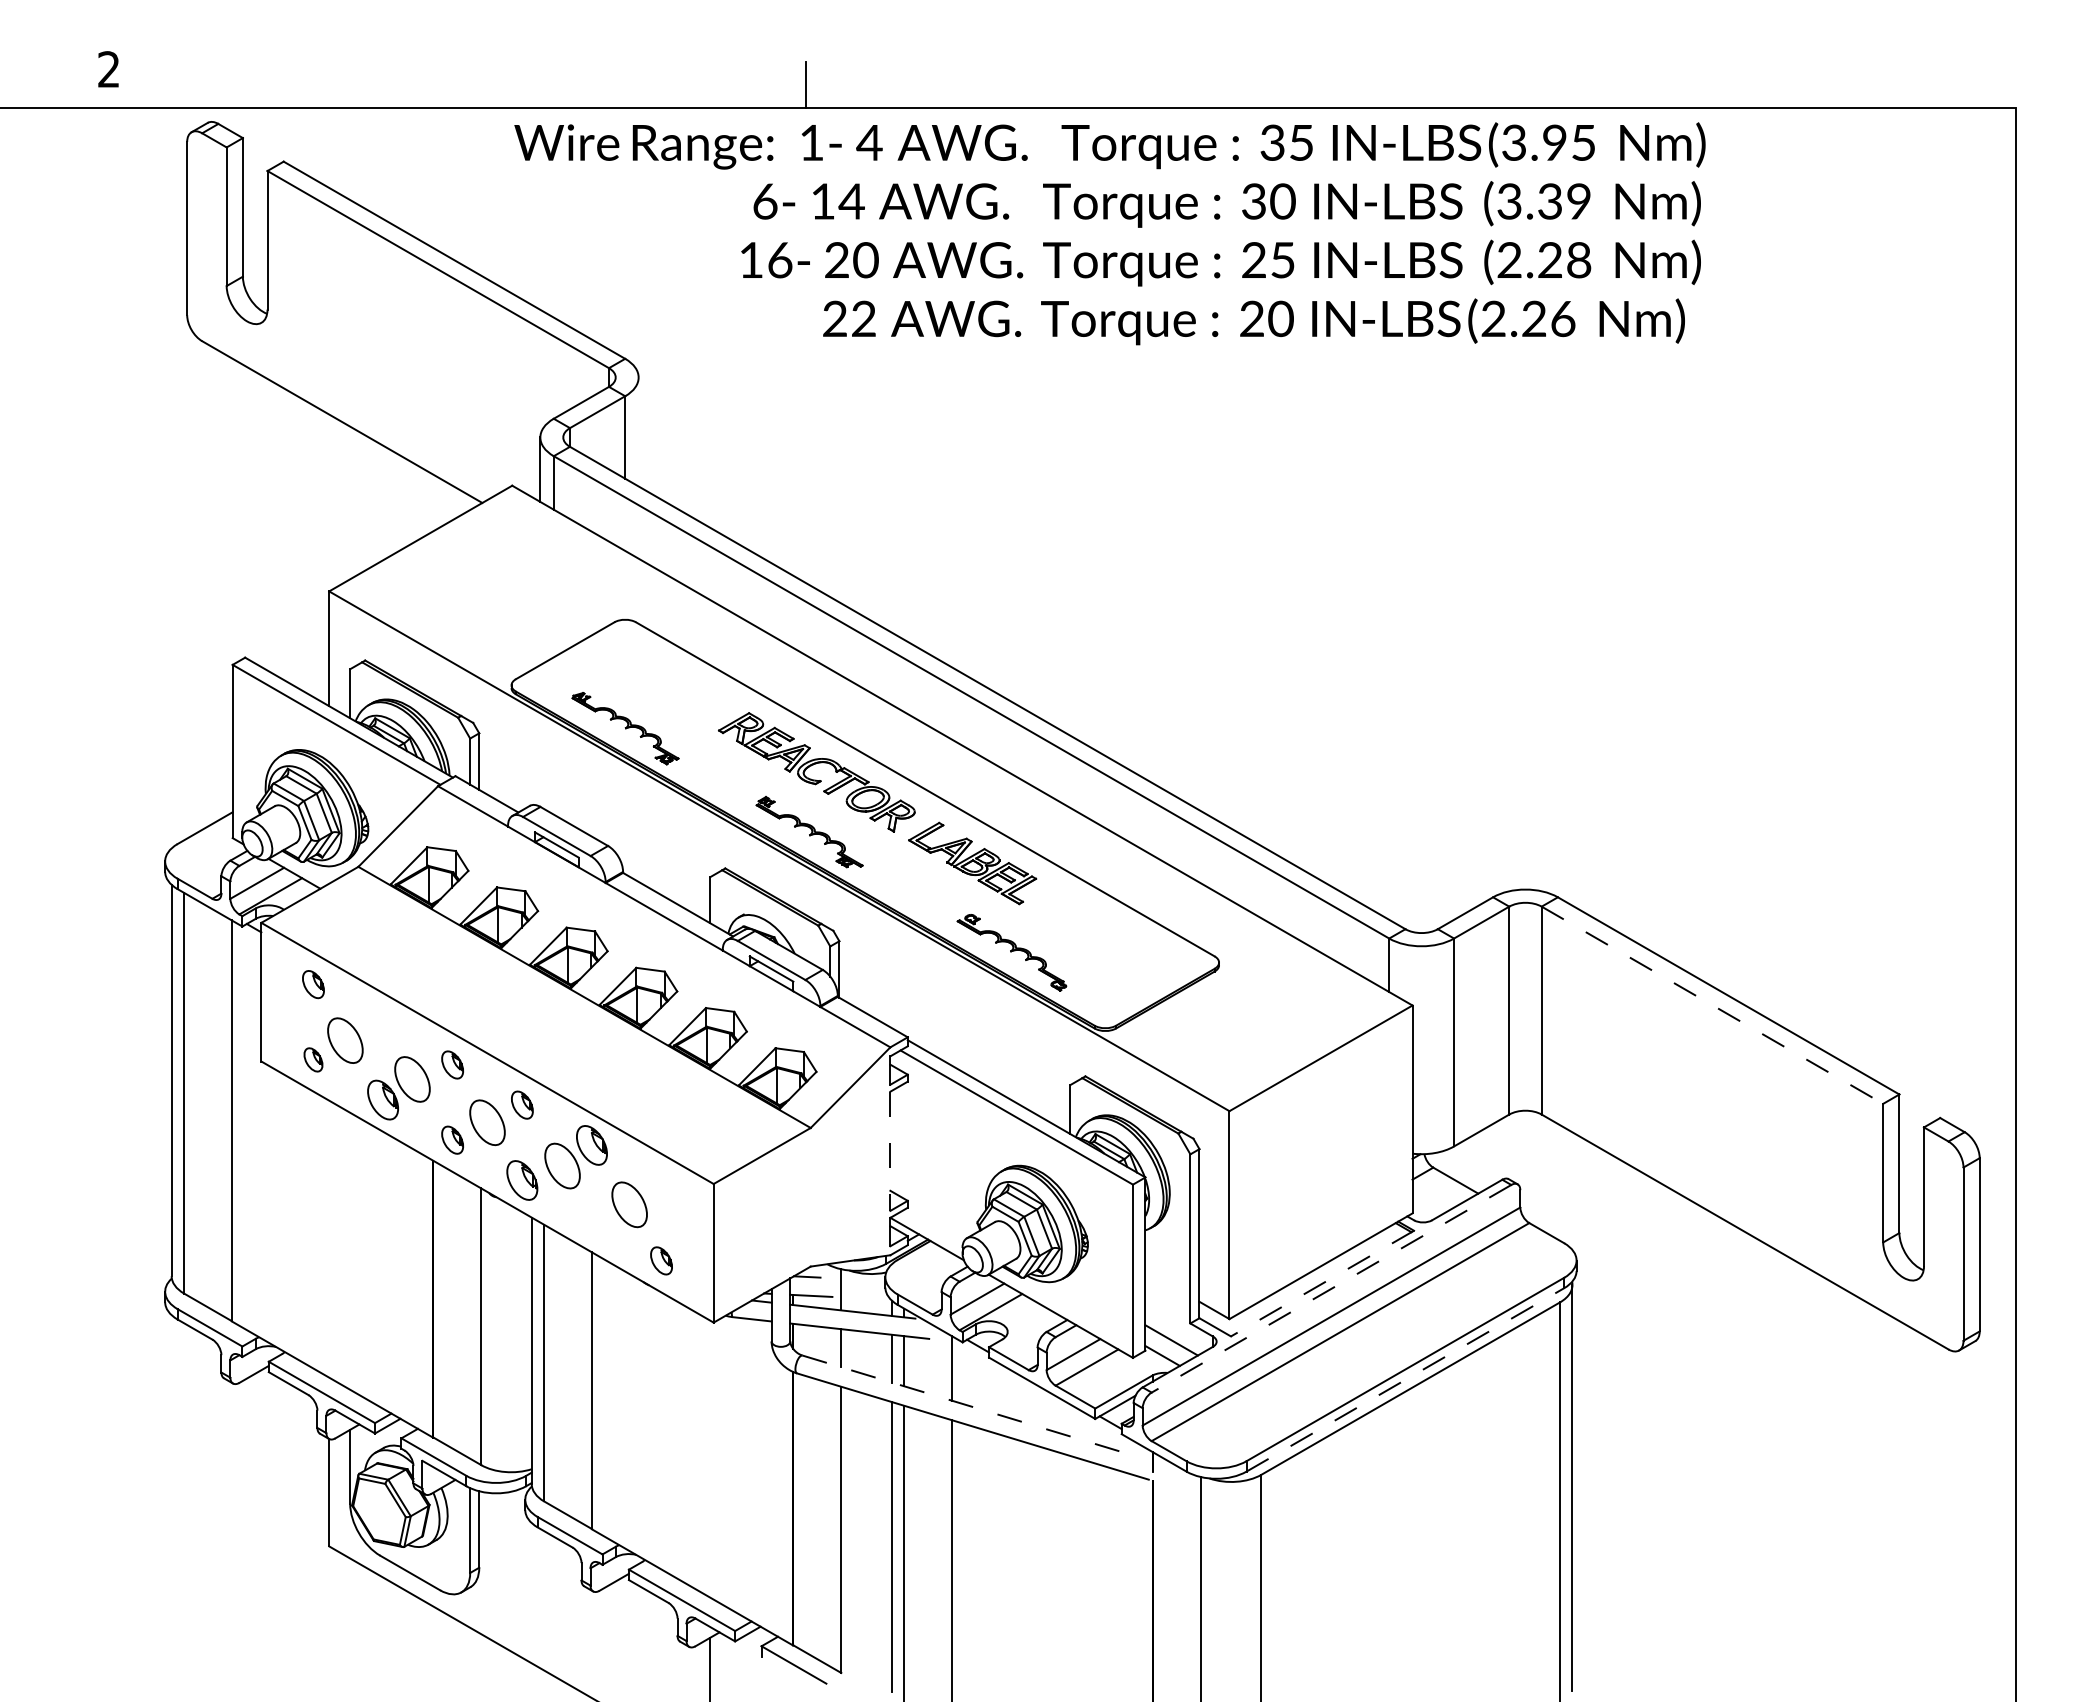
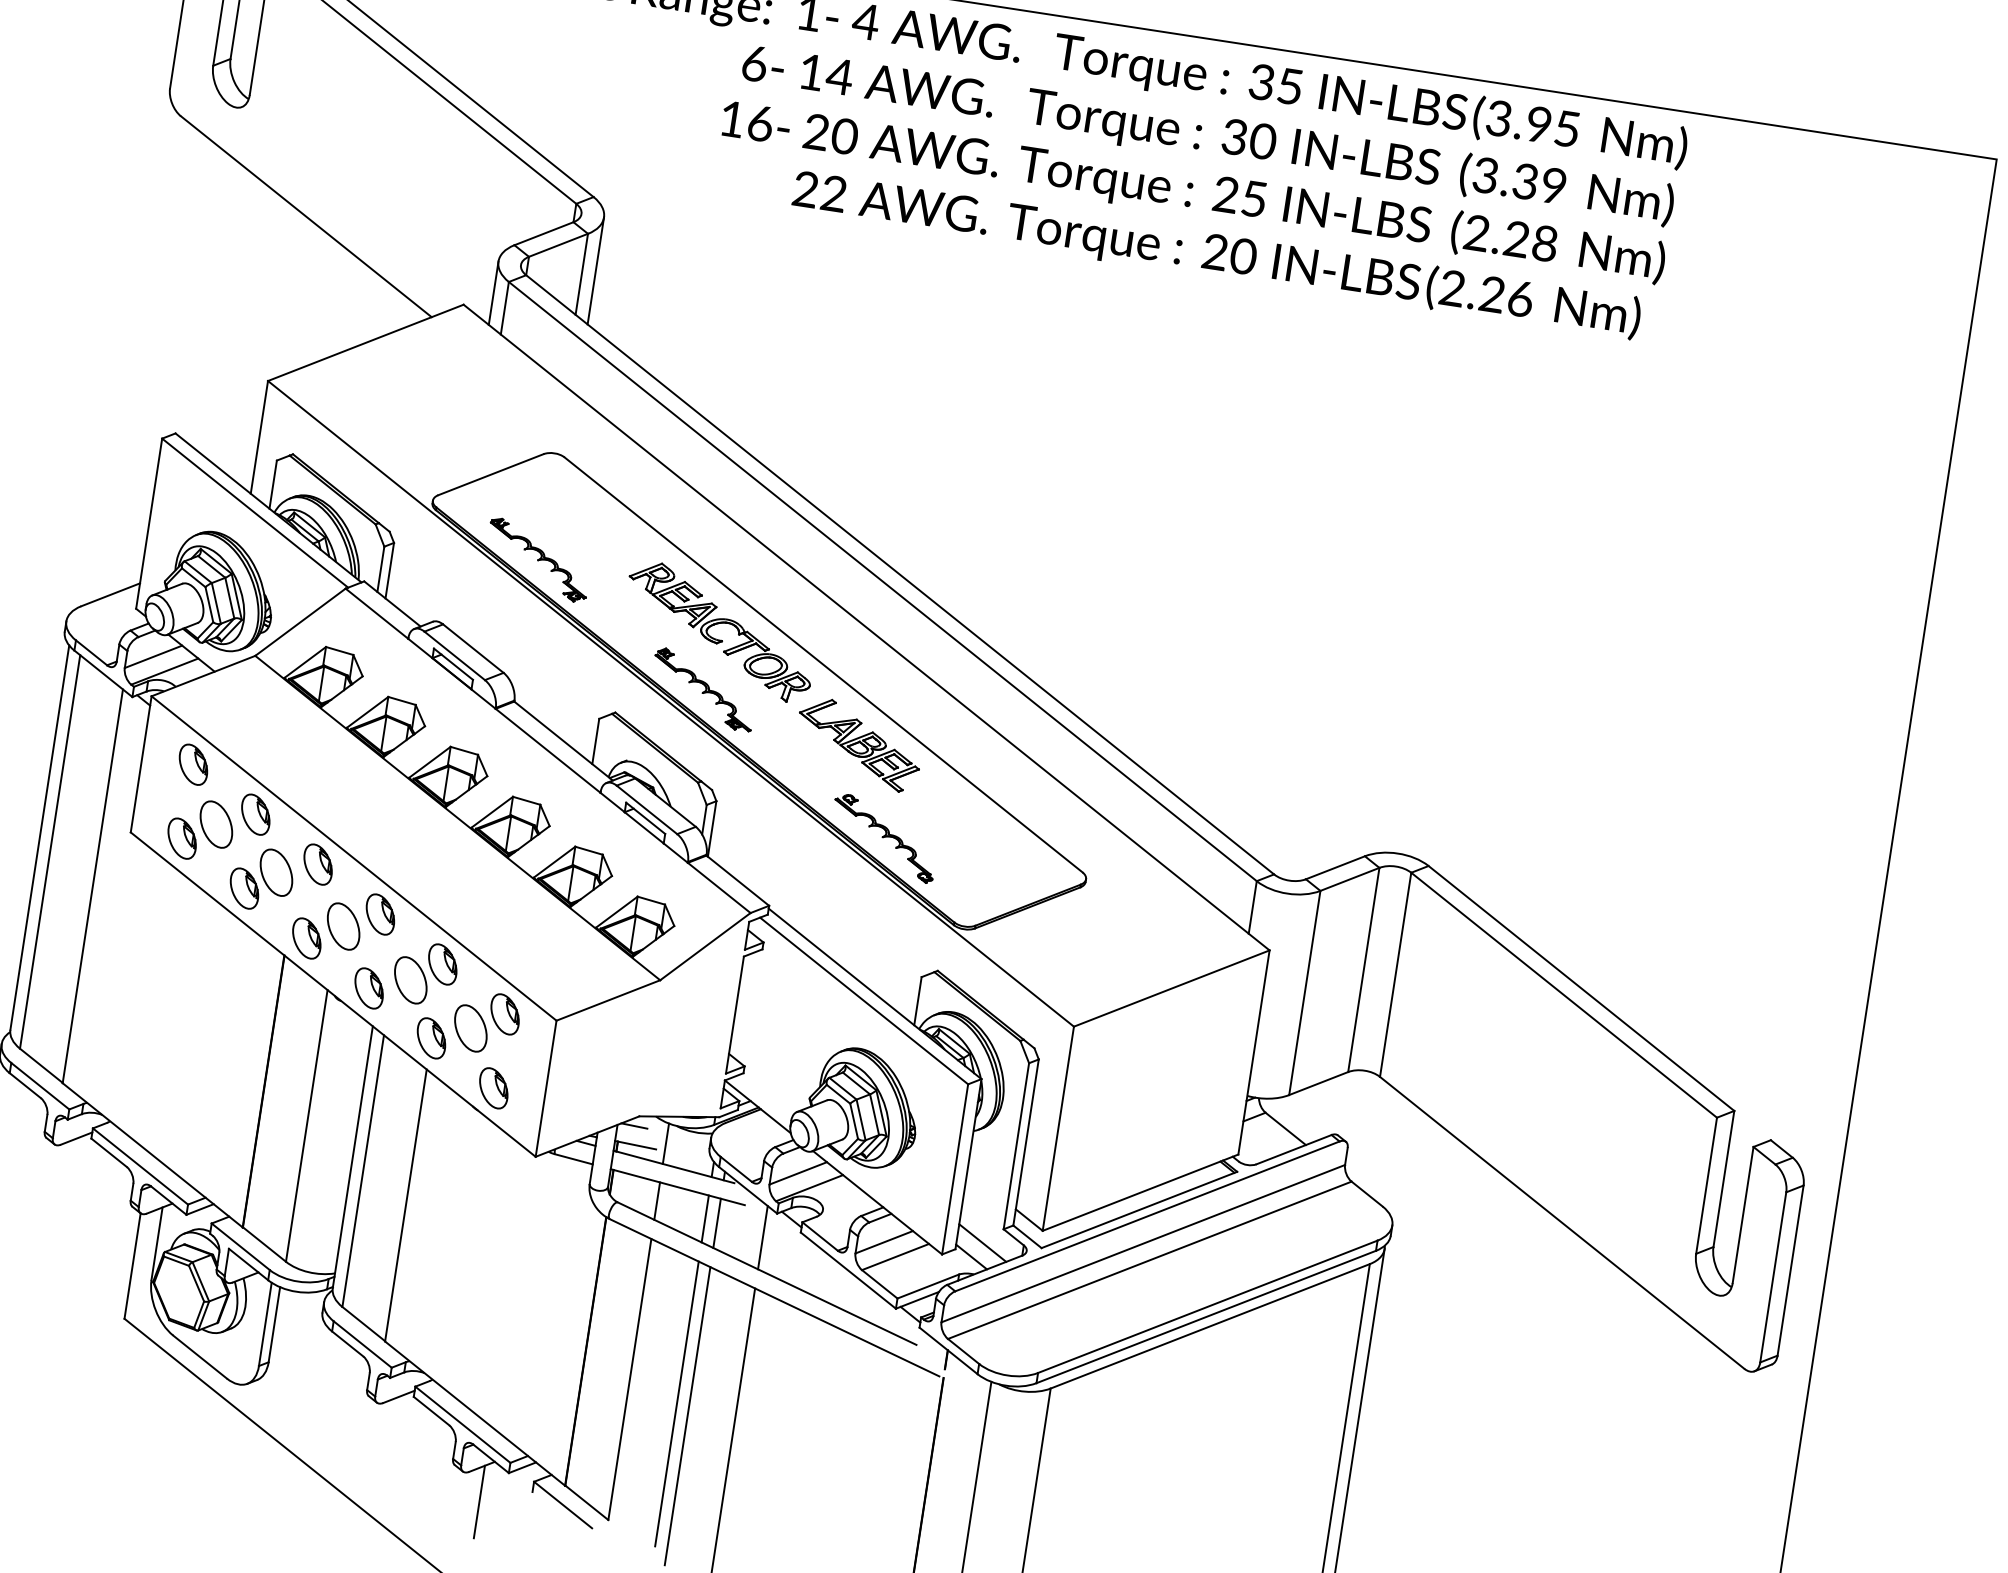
line: (638, 431) -> (595, 270), added
part: (313, 984) -> (193, 764), size x1.43
line: (1712, 1005) -> (1564, 995), dashed -> solid
part: (382, 1024) -> (255, 814), added
part: (313, 1059) -> (182, 838), size x1.67
part: (452, 1064) -> (317, 864), size x1.43
part: (522, 1104) -> (380, 913), size x1.43
part: (452, 1139) -> (306, 937), size x1.43
line: (890, 1151) -> (735, 1015), dashed -> solid
part: (661, 1185) -> (505, 1014), added
part: (591, 1220) -> (431, 1038), added
part: (661, 1260) -> (493, 1087), size x1.43
line: (1322, 1283) -> (1139, 1209), dashed -> solid
line: (1331, 1288) -> (1147, 1216), dashed -> solid
line: (1405, 1379) -> (1206, 1316), dashed -> solid
line: (961, 1403) -> (766, 1273), dashed -> solid

